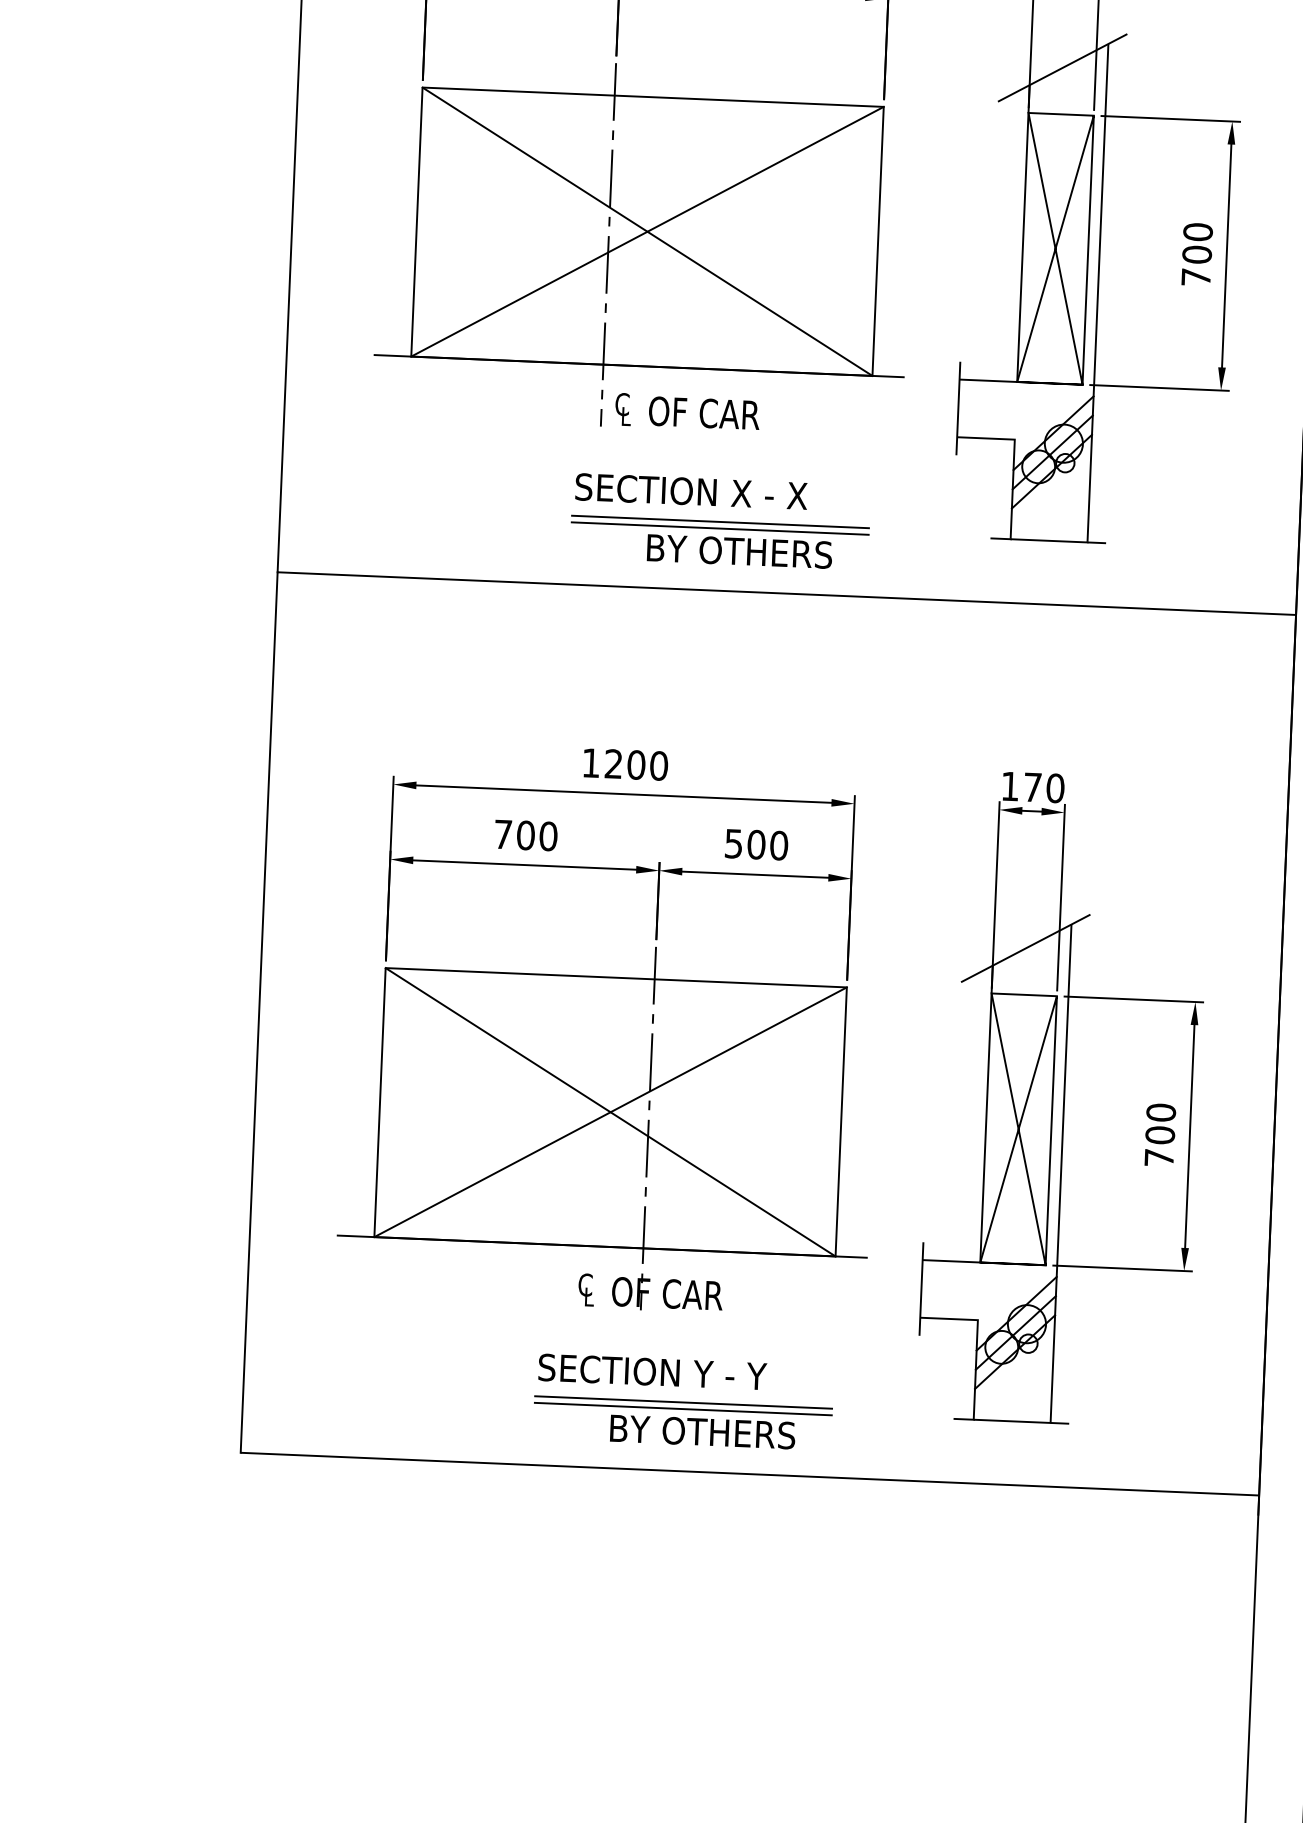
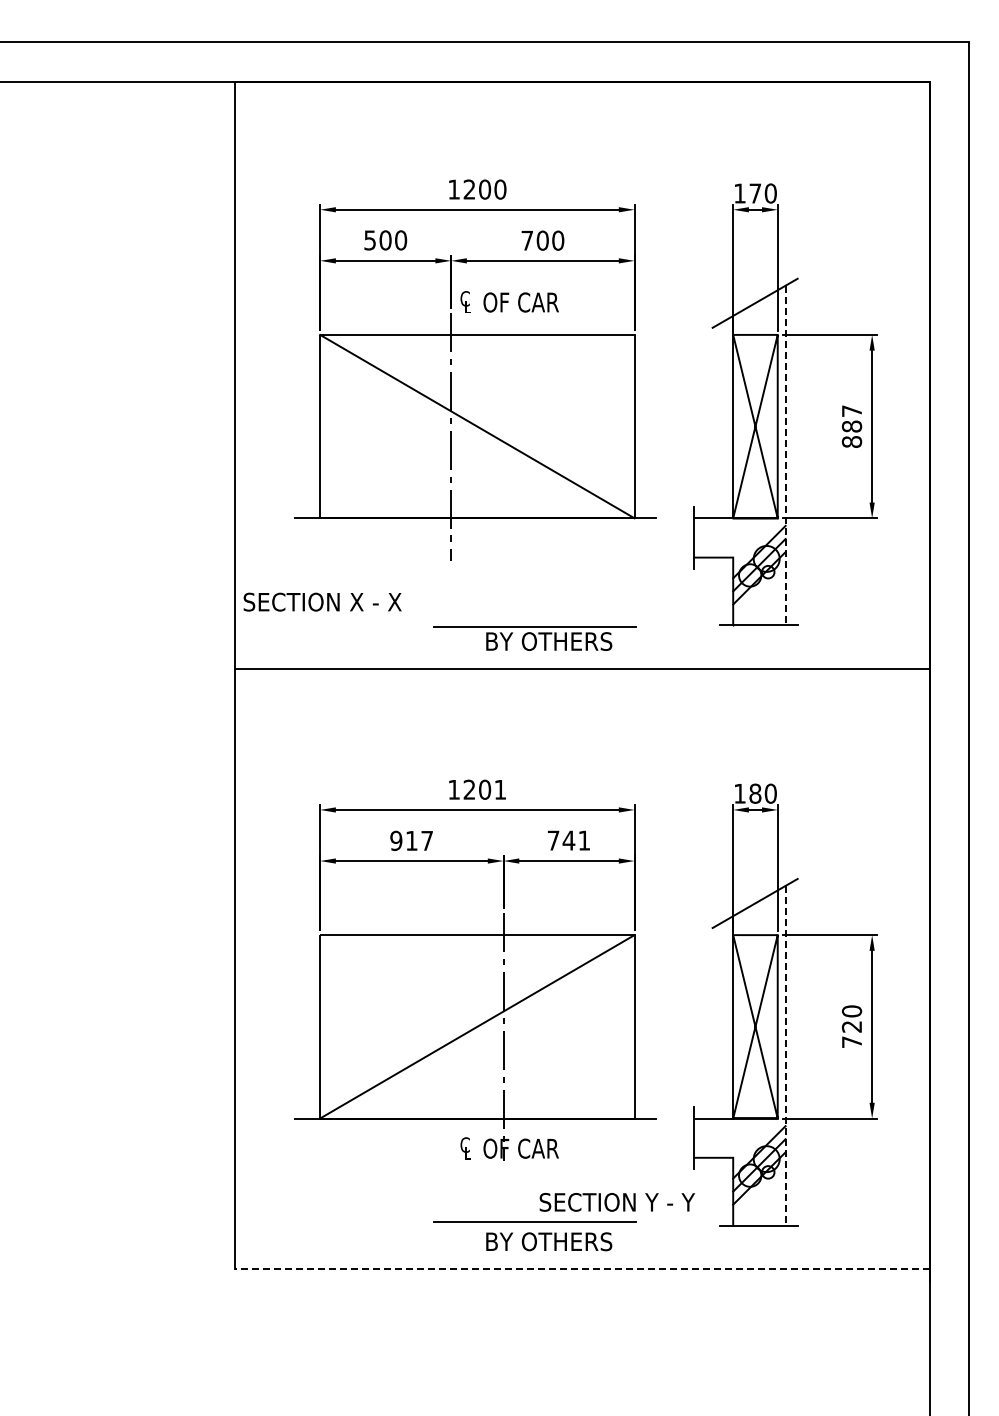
line: (647, 231) -> (477, 426), removed
text: (1196, 254) -> (851, 426), 700 -> 887
line: (1097, 294) -> (785, 456), solid -> dashed
text: (687, 411) -> (509, 301), moved
text: (691, 490) -> (322, 601), moved
line: (720, 522) -> (535, 622), removed
text: (659, 765) -> (500, 789), 1200 -> 1201
text: (1033, 787) -> (755, 793), 170 -> 180
text: (525, 834) -> (411, 840), 700 -> 917
text: (755, 844) -> (568, 840), 500 -> 741
line: (610, 1111) -> (477, 1026), removed
text: (1160, 1134) -> (852, 1026), 700 -> 720
line: (1060, 1174) -> (785, 1056), solid -> dashed
text: (651, 1372) -> (616, 1202), moved
line: (683, 1408) -> (535, 1226), removed
line: (748, 1474) -> (581, 1269), solid -> dashed

